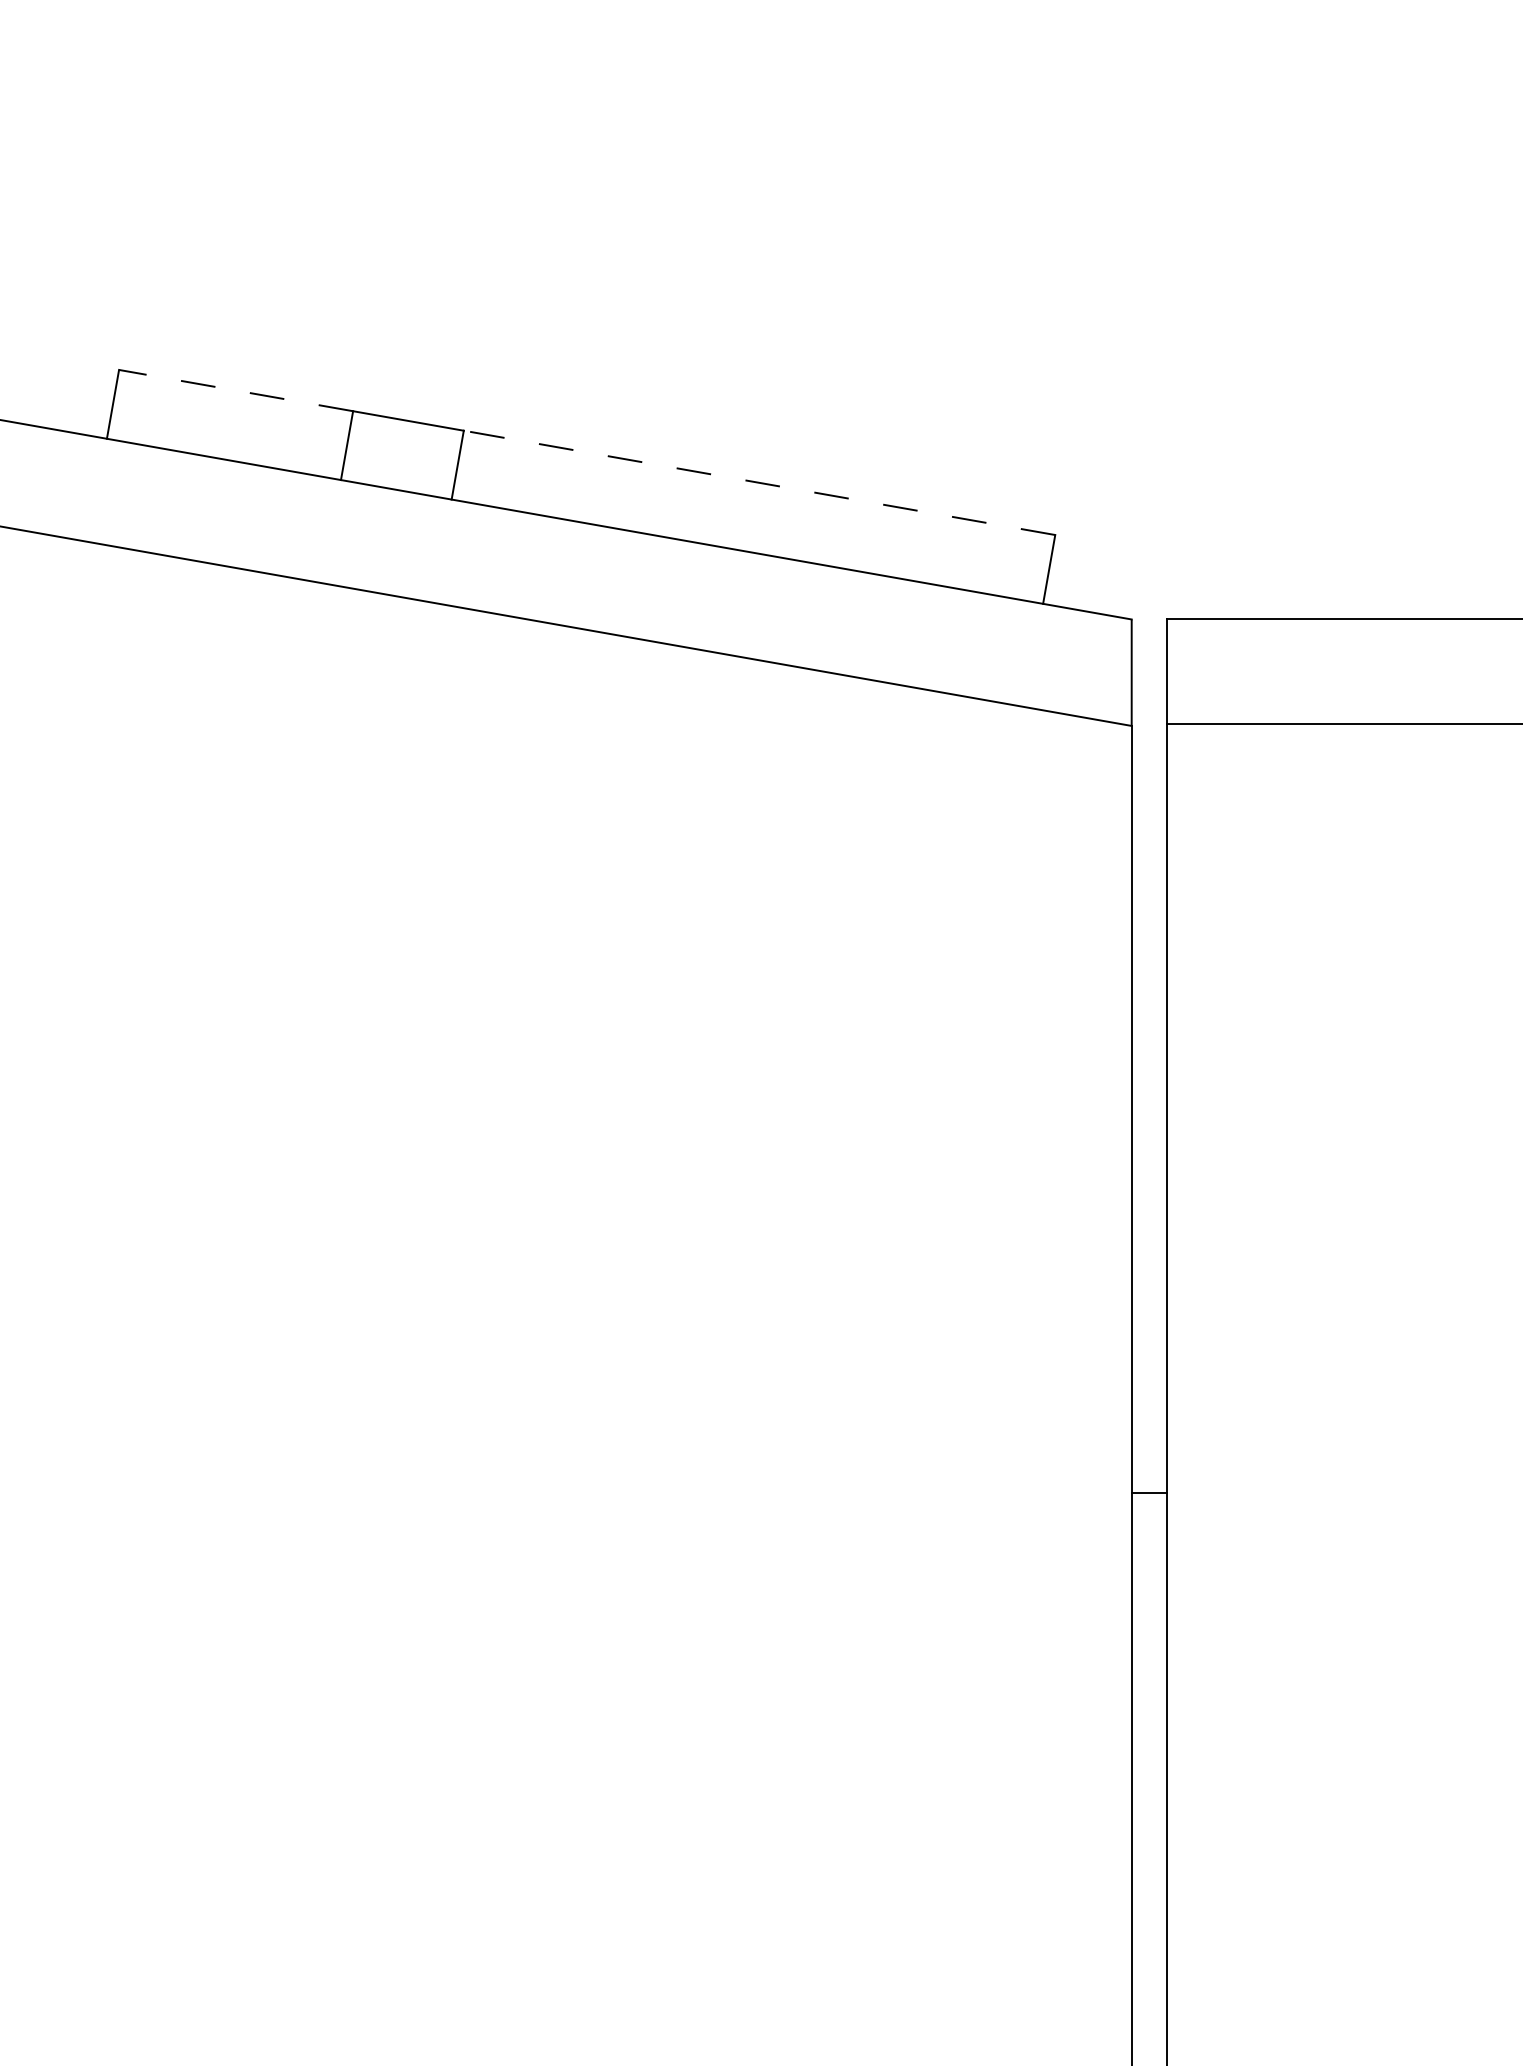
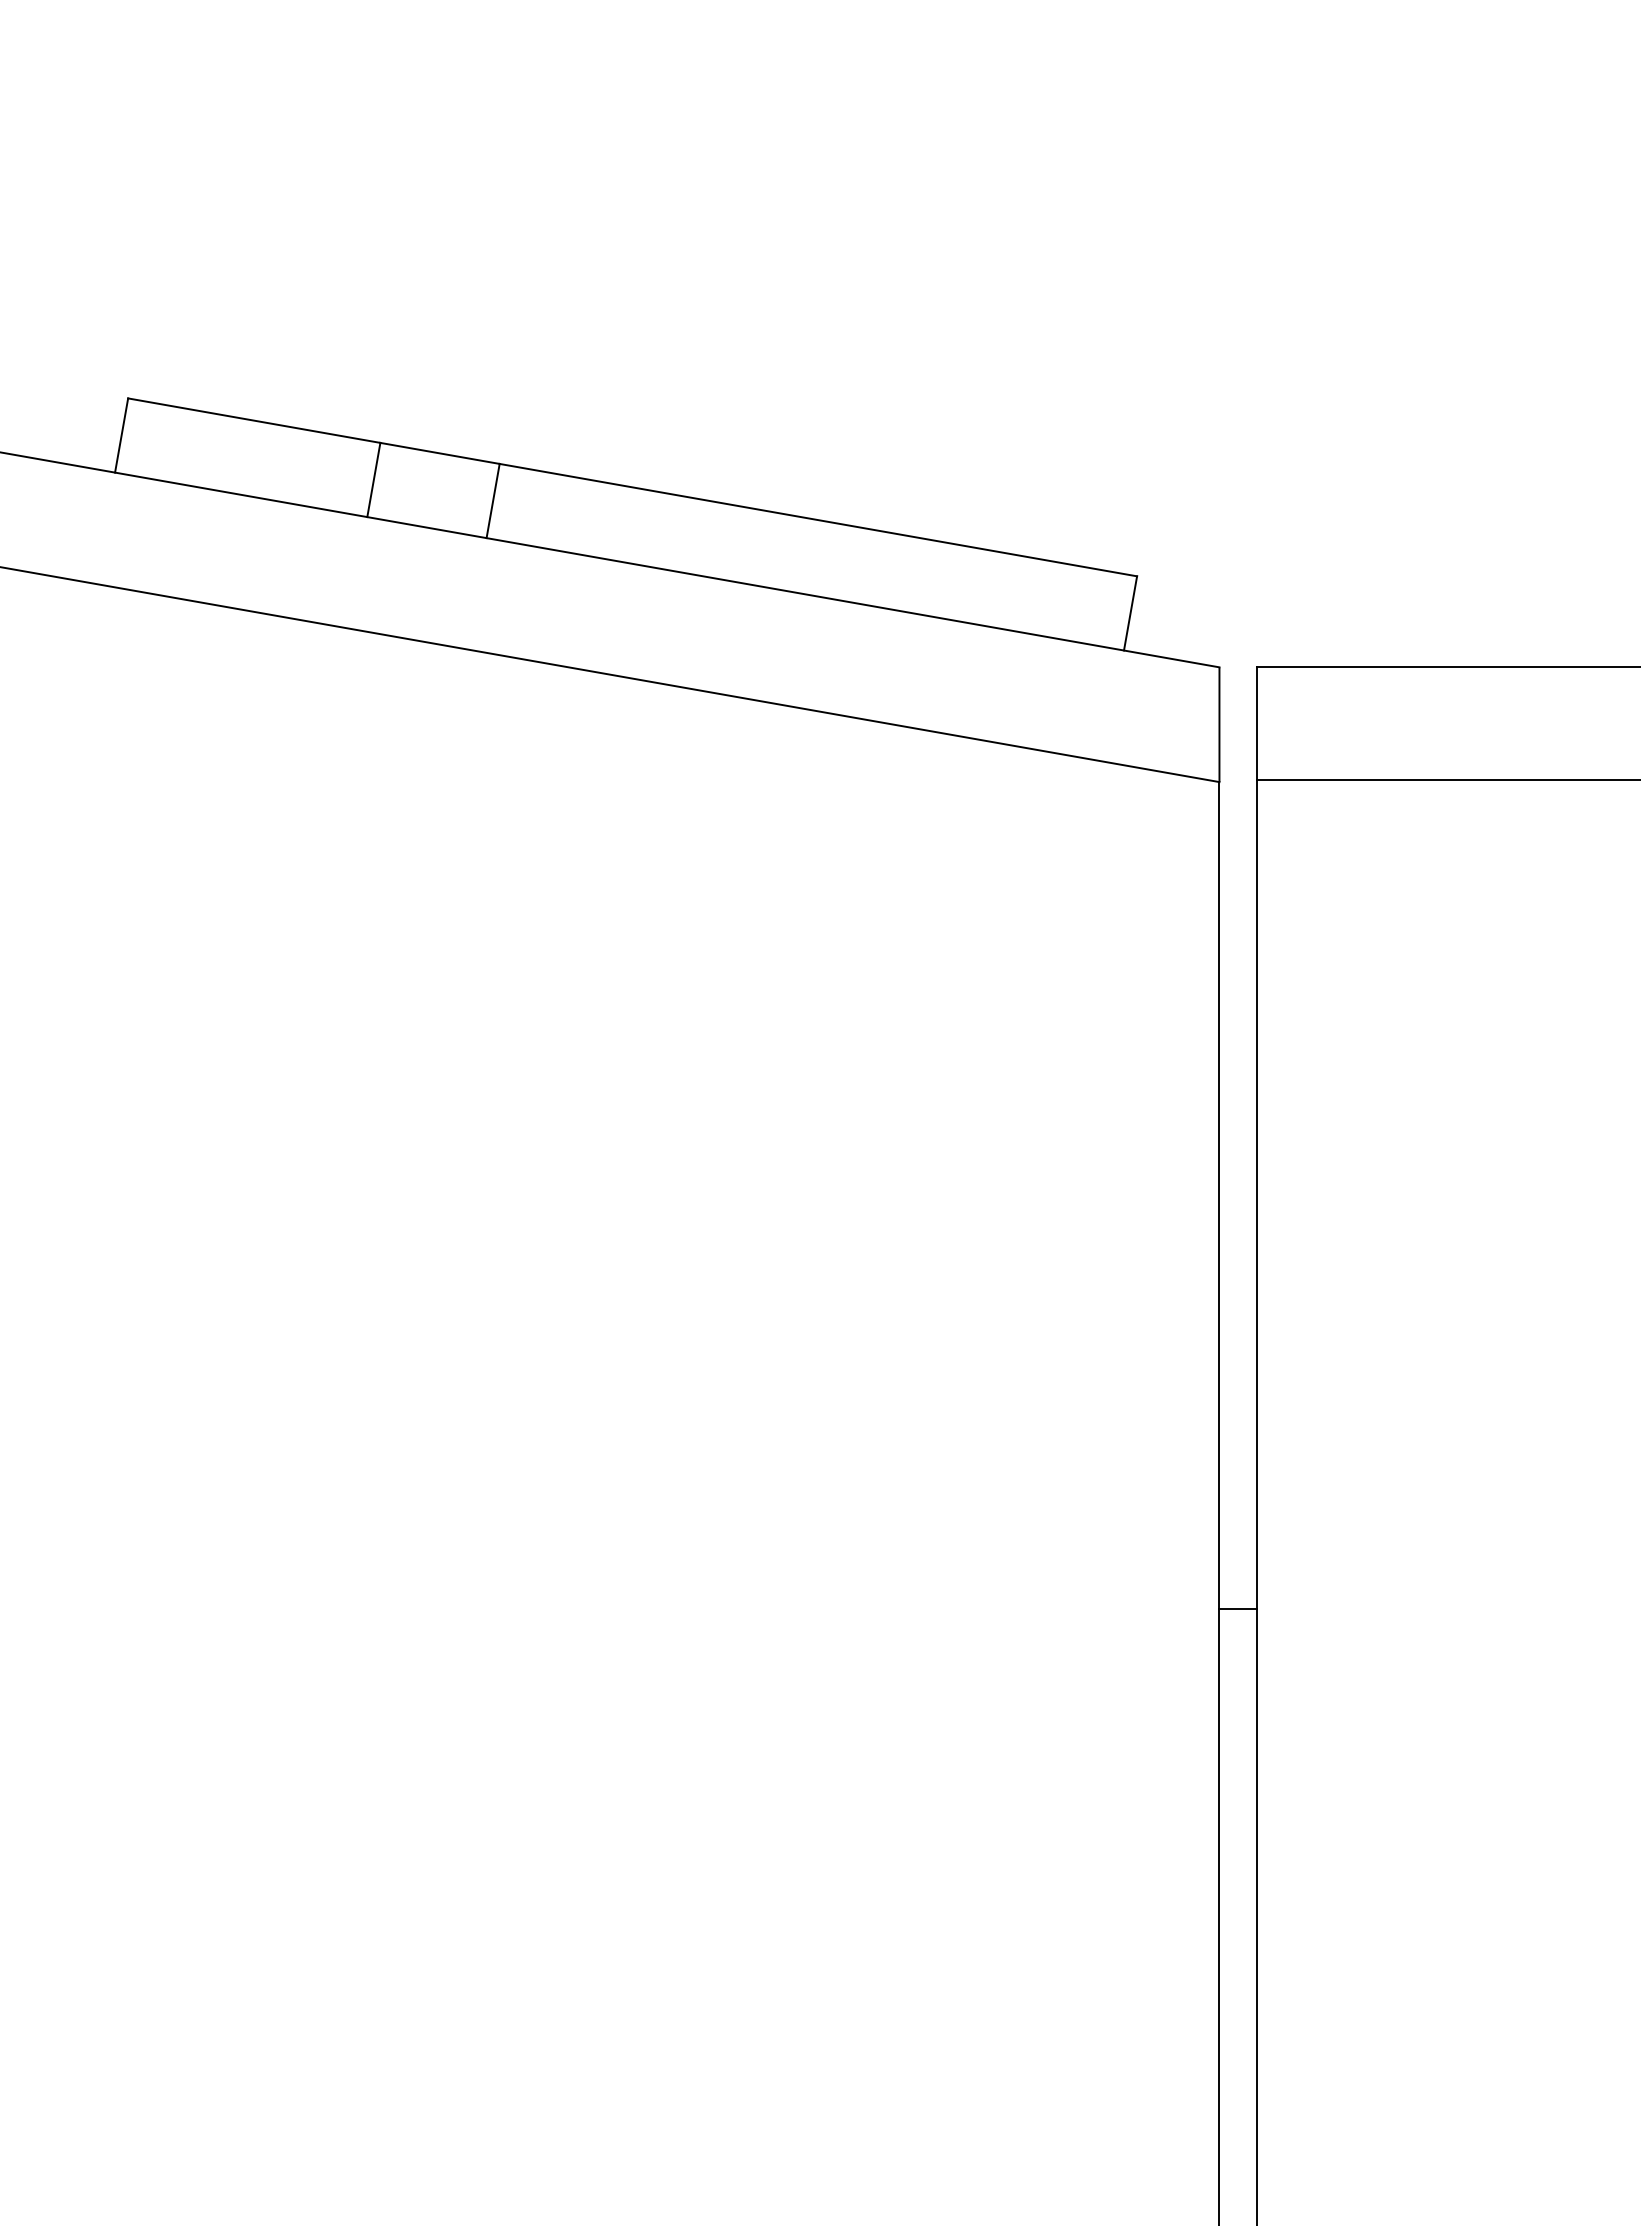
line: (235, 390) -> (253, 420), dashed -> solid
line: (759, 483) -> (818, 520), dashed -> solid

